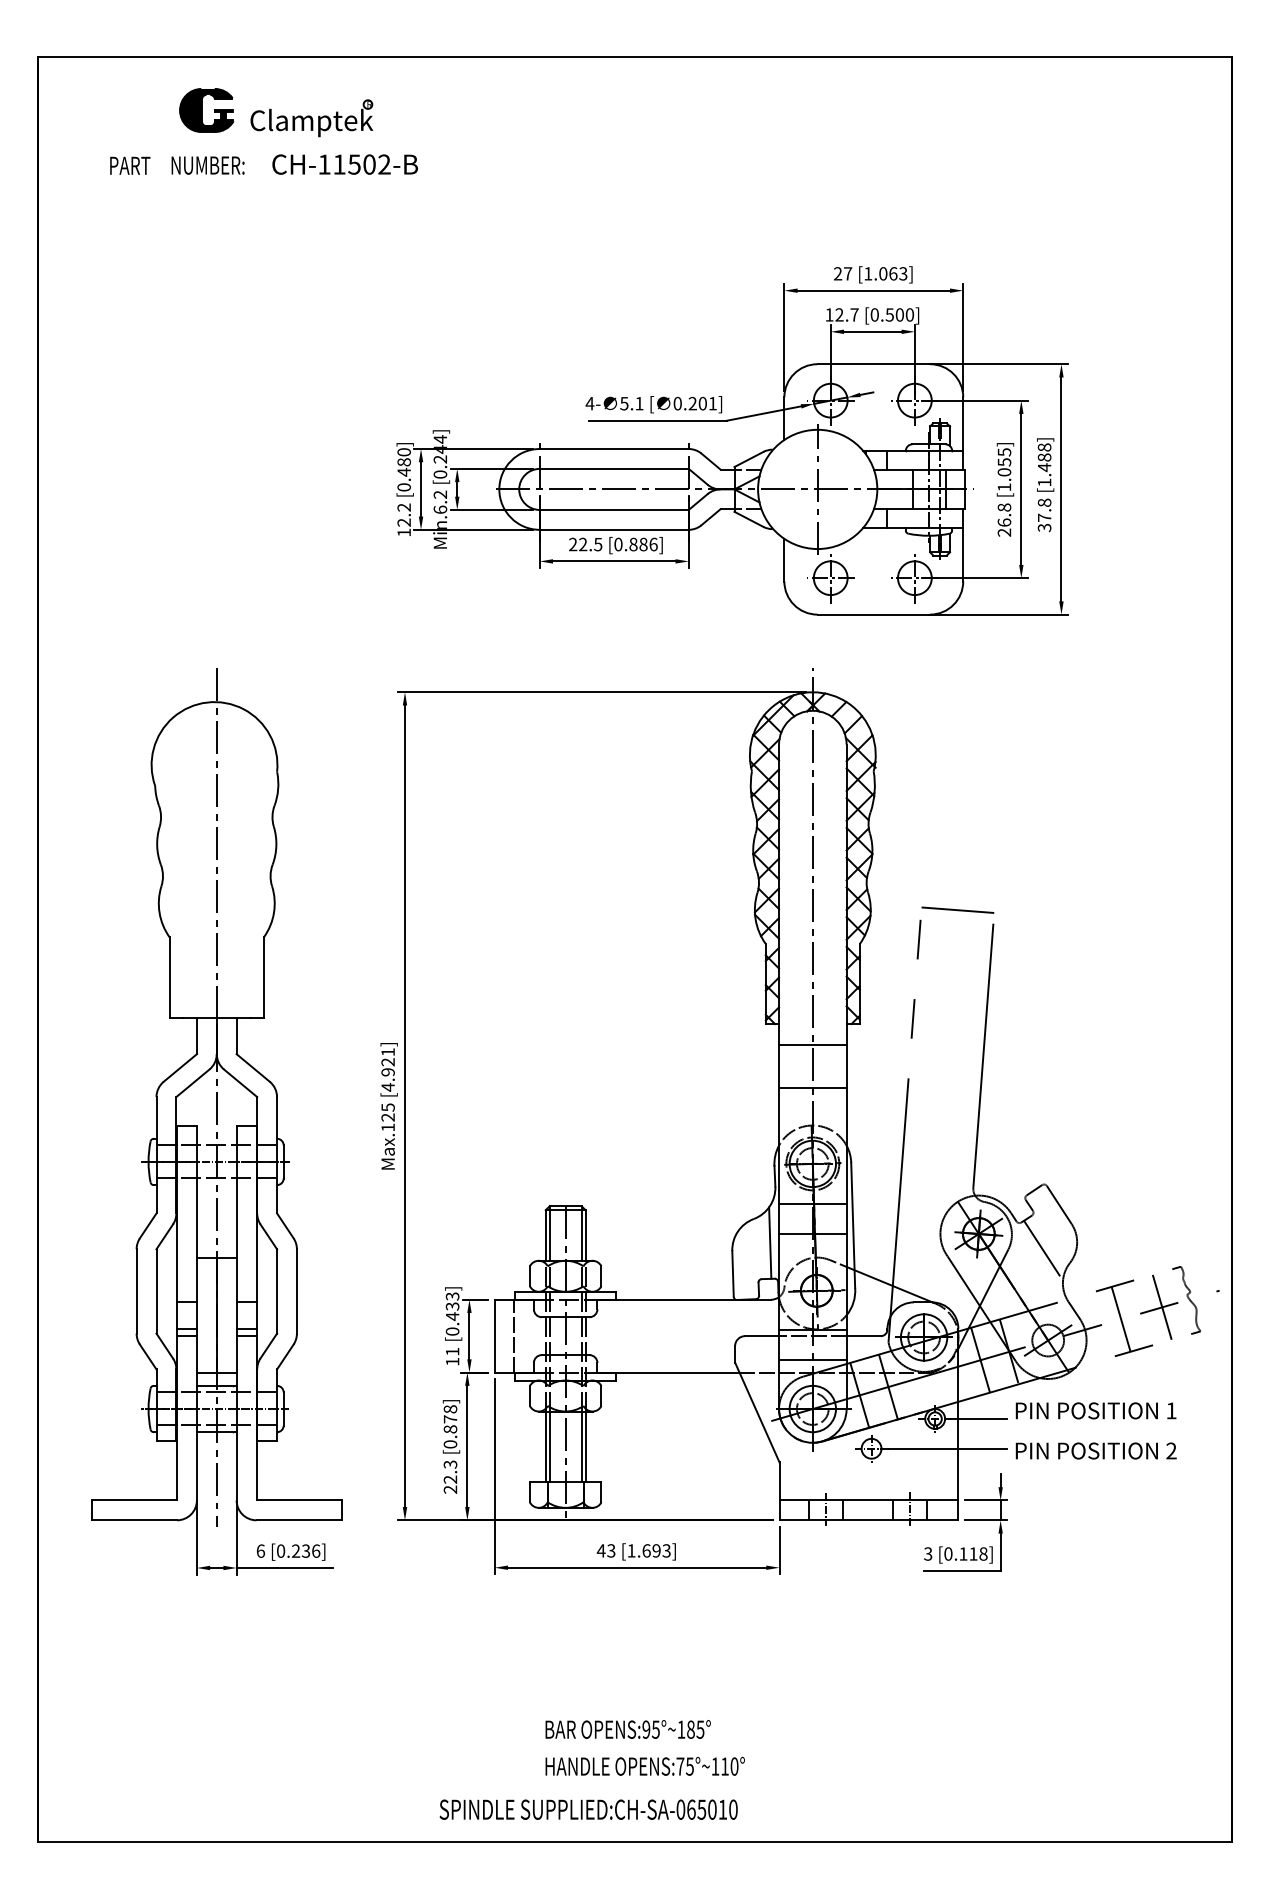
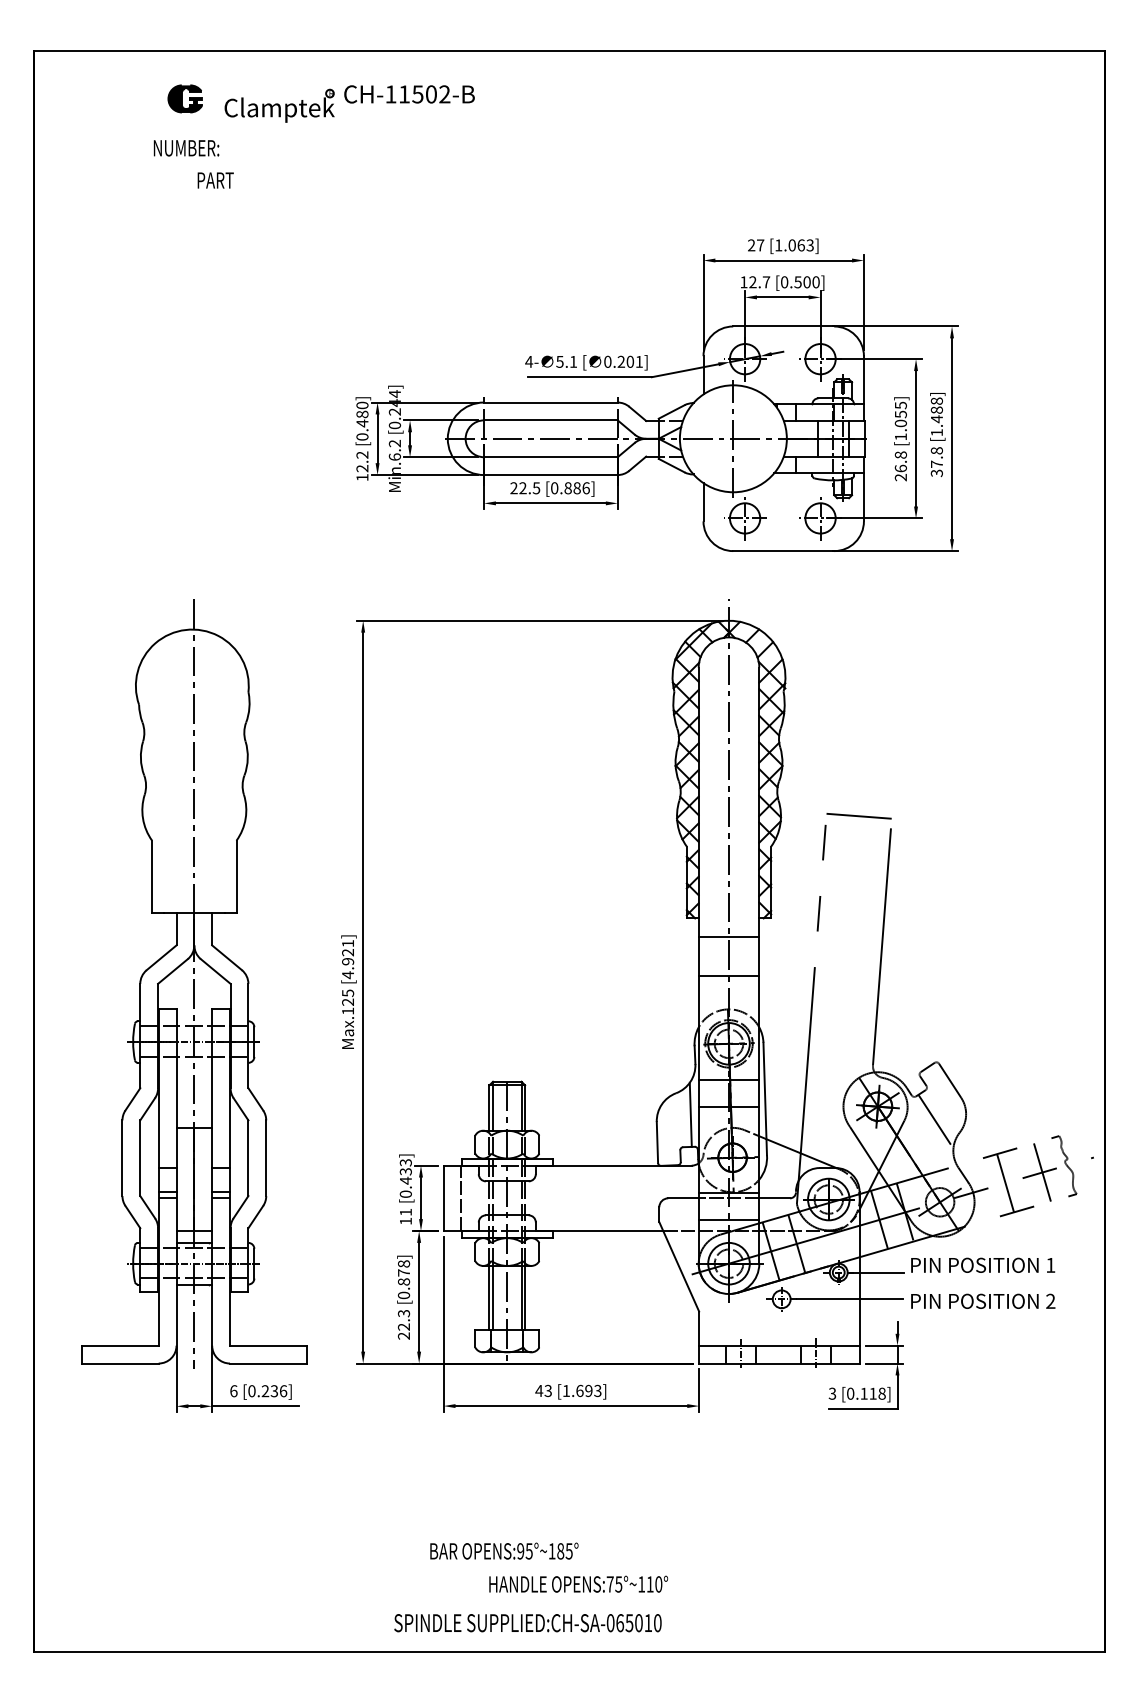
part: (205, 110) -> (184, 98), size x0.7
text: (345, 164) -> (409, 94), moved
text: (129, 165) -> (215, 180), moved
text: (628, 1728) -> (504, 1550), moved

